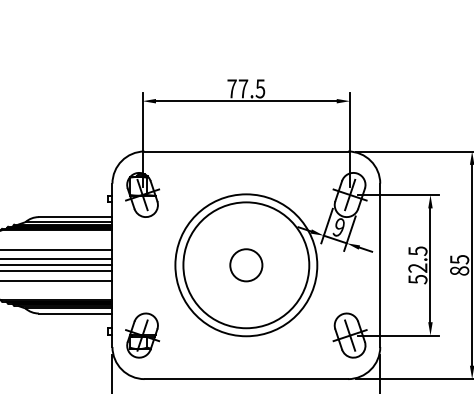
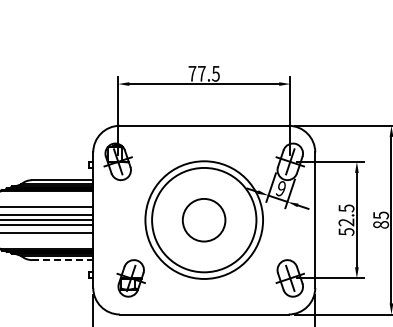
circle: (246, 264) -> (204, 219), size x1.6
line: (75, 313) -> (62, 260), solid -> dashed
part: (141, 335) -> (130, 278), moved

